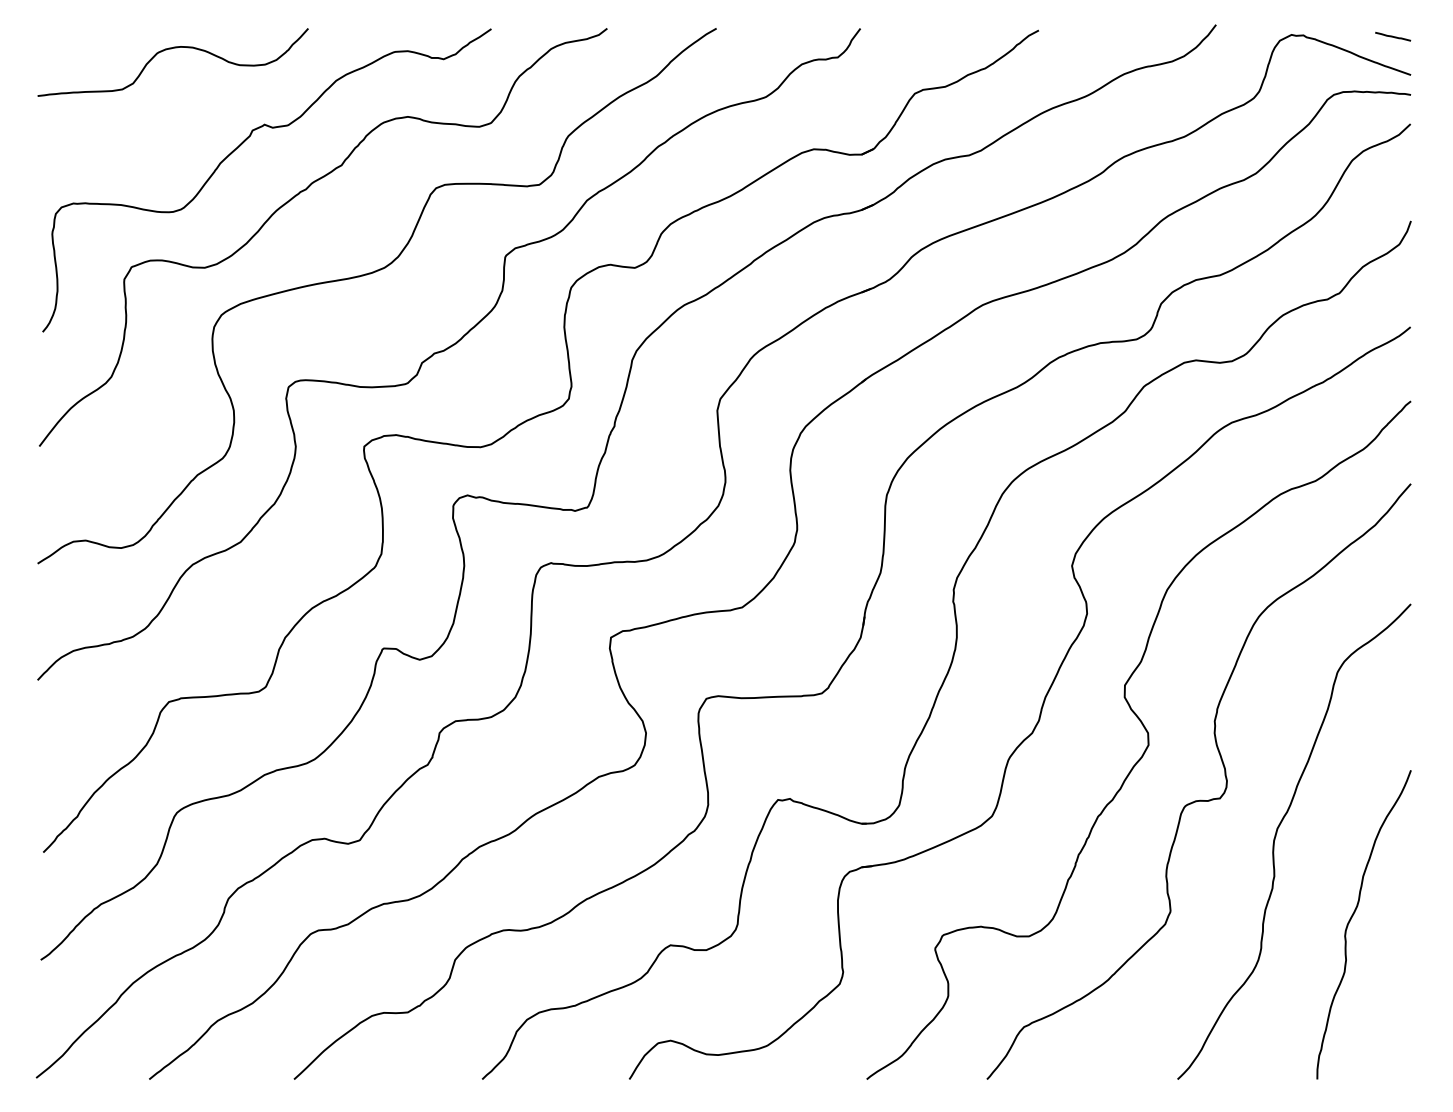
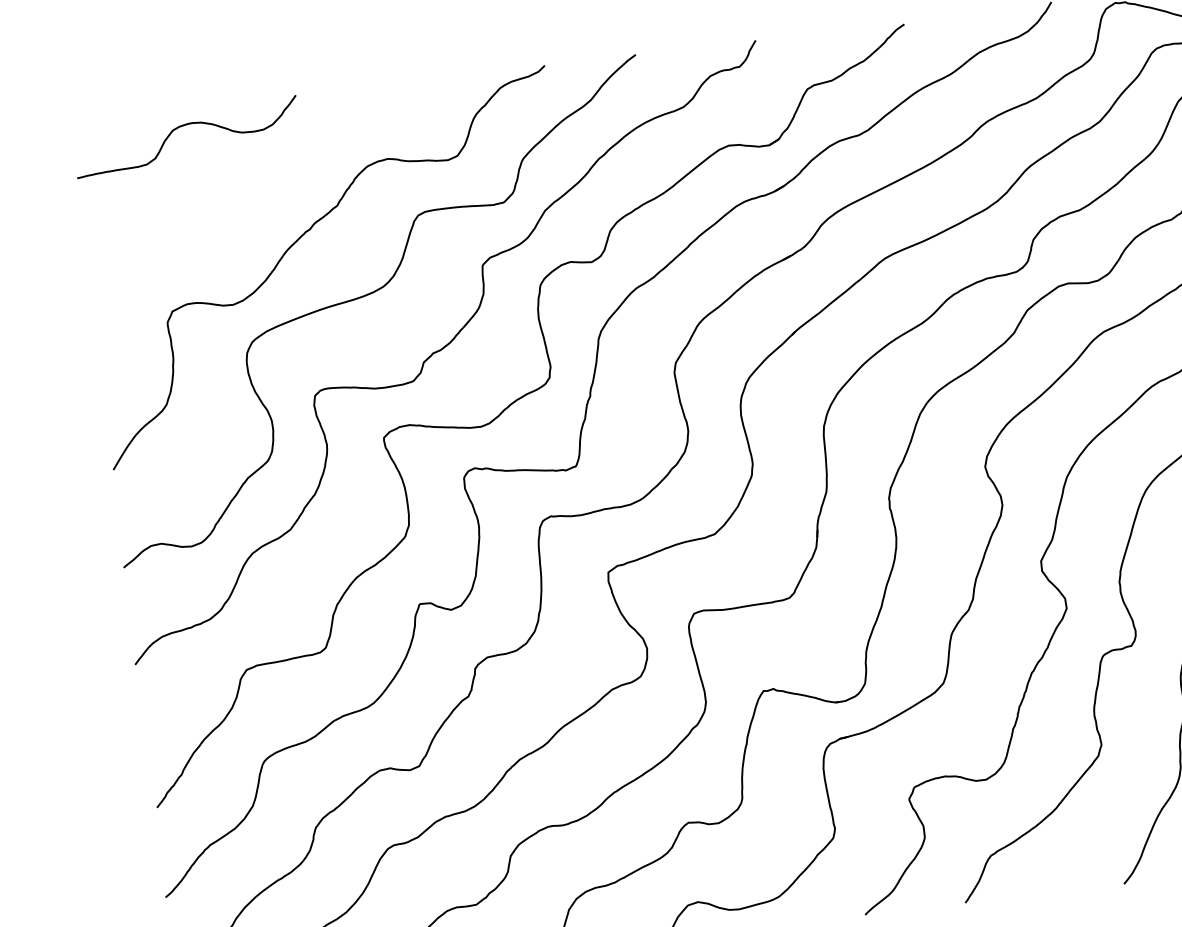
curve: (238, 148) -> (249, 202), removed

